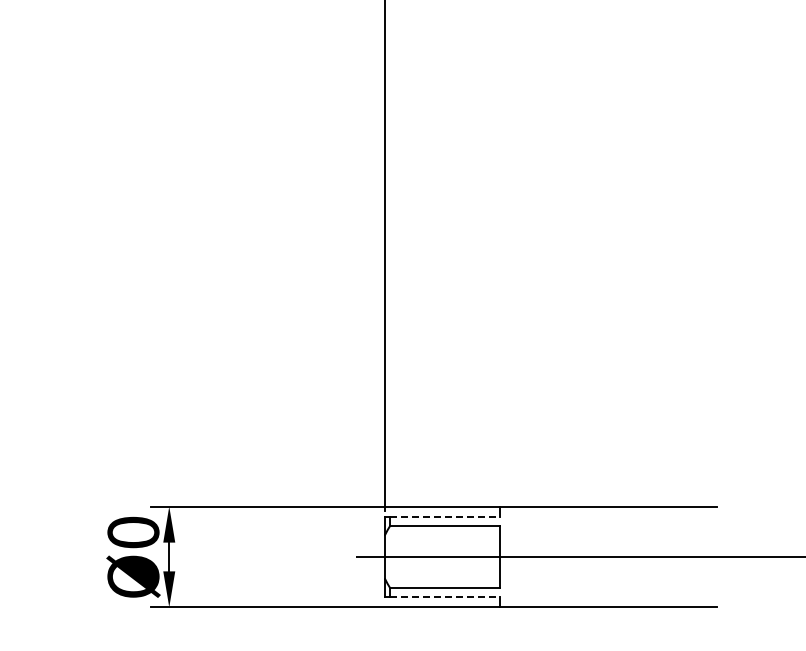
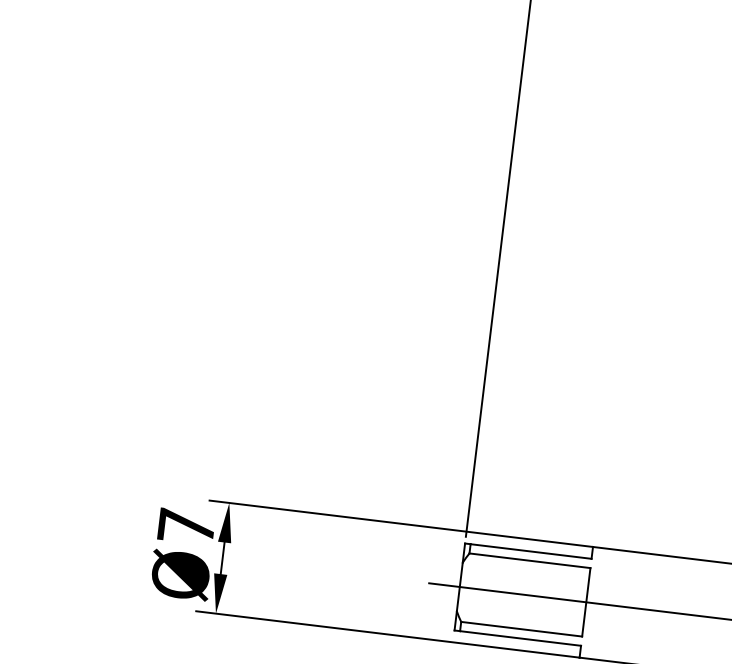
line: (445, 517) -> (531, 551), dashed -> solid
text: (133, 532) -> (186, 526), Ø0 -> Ø7
line: (445, 596) -> (520, 638), dashed -> solid

